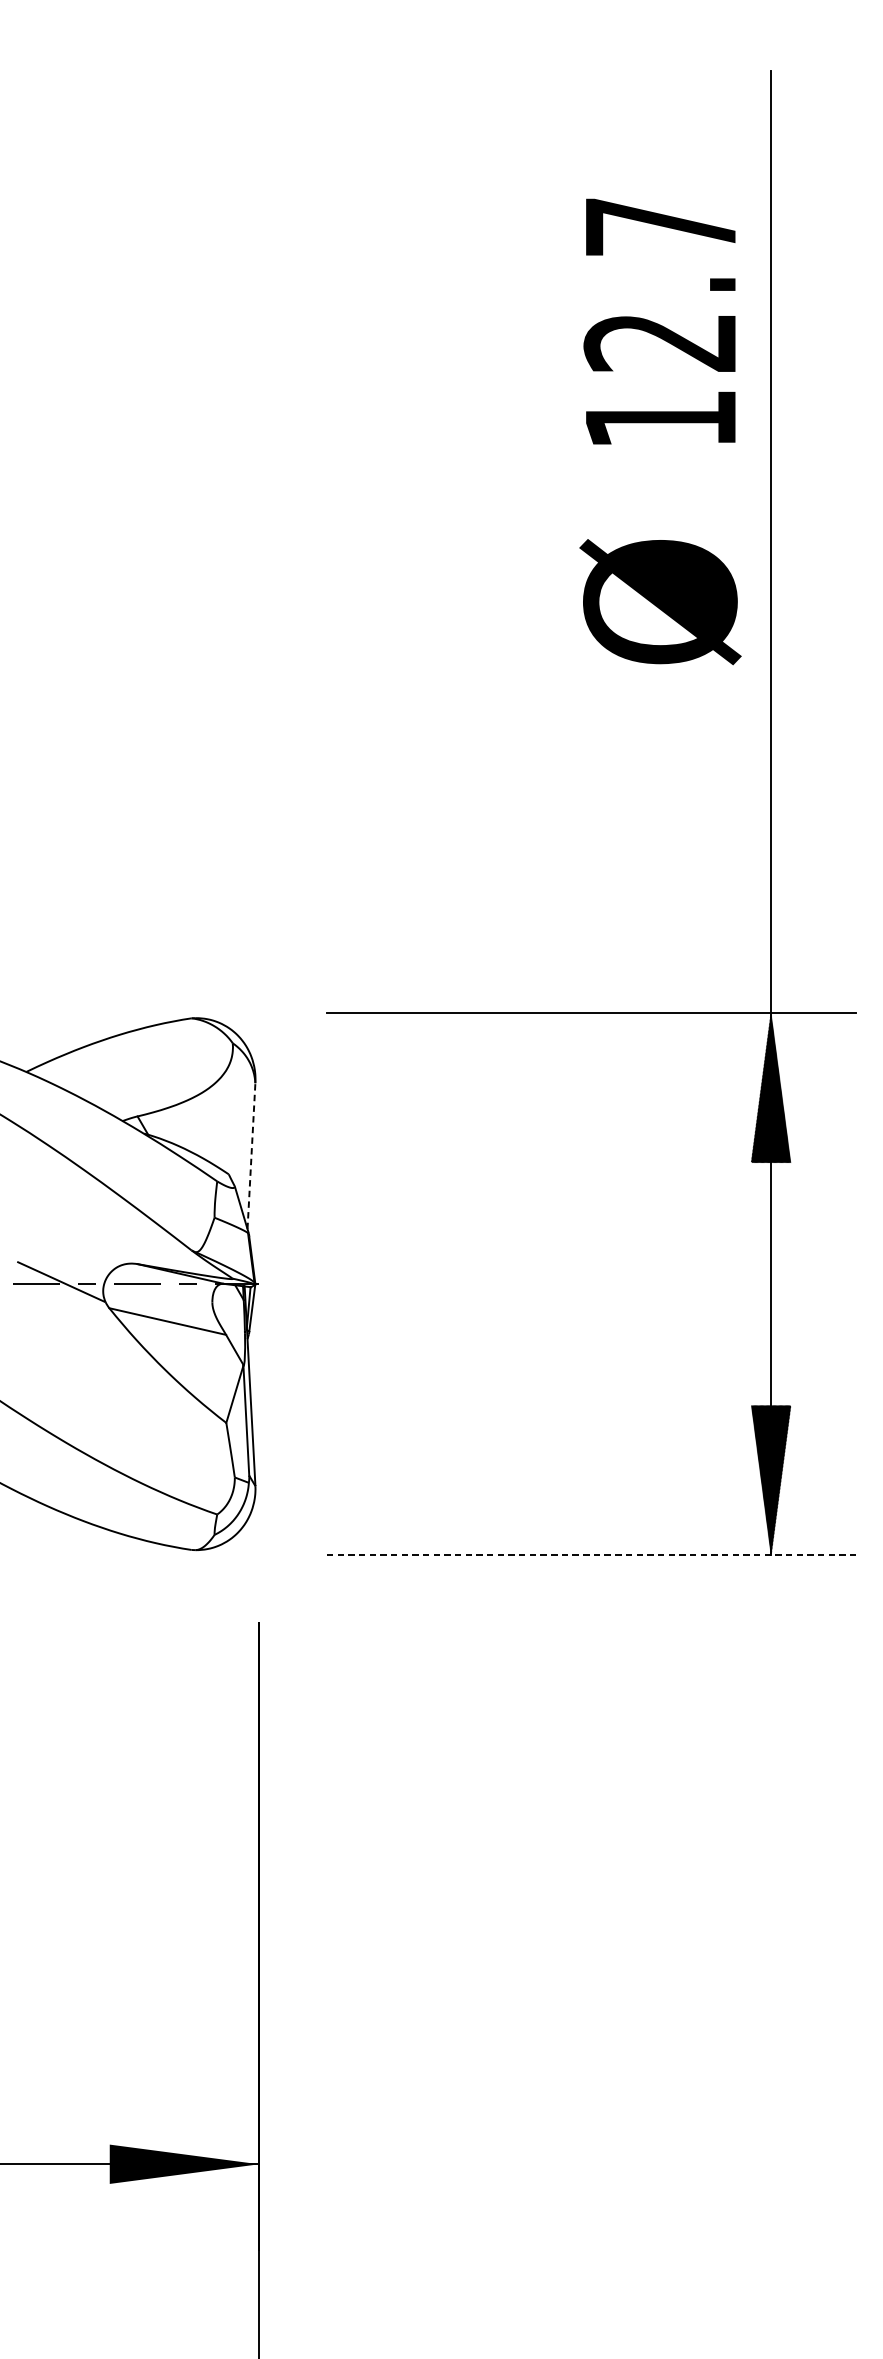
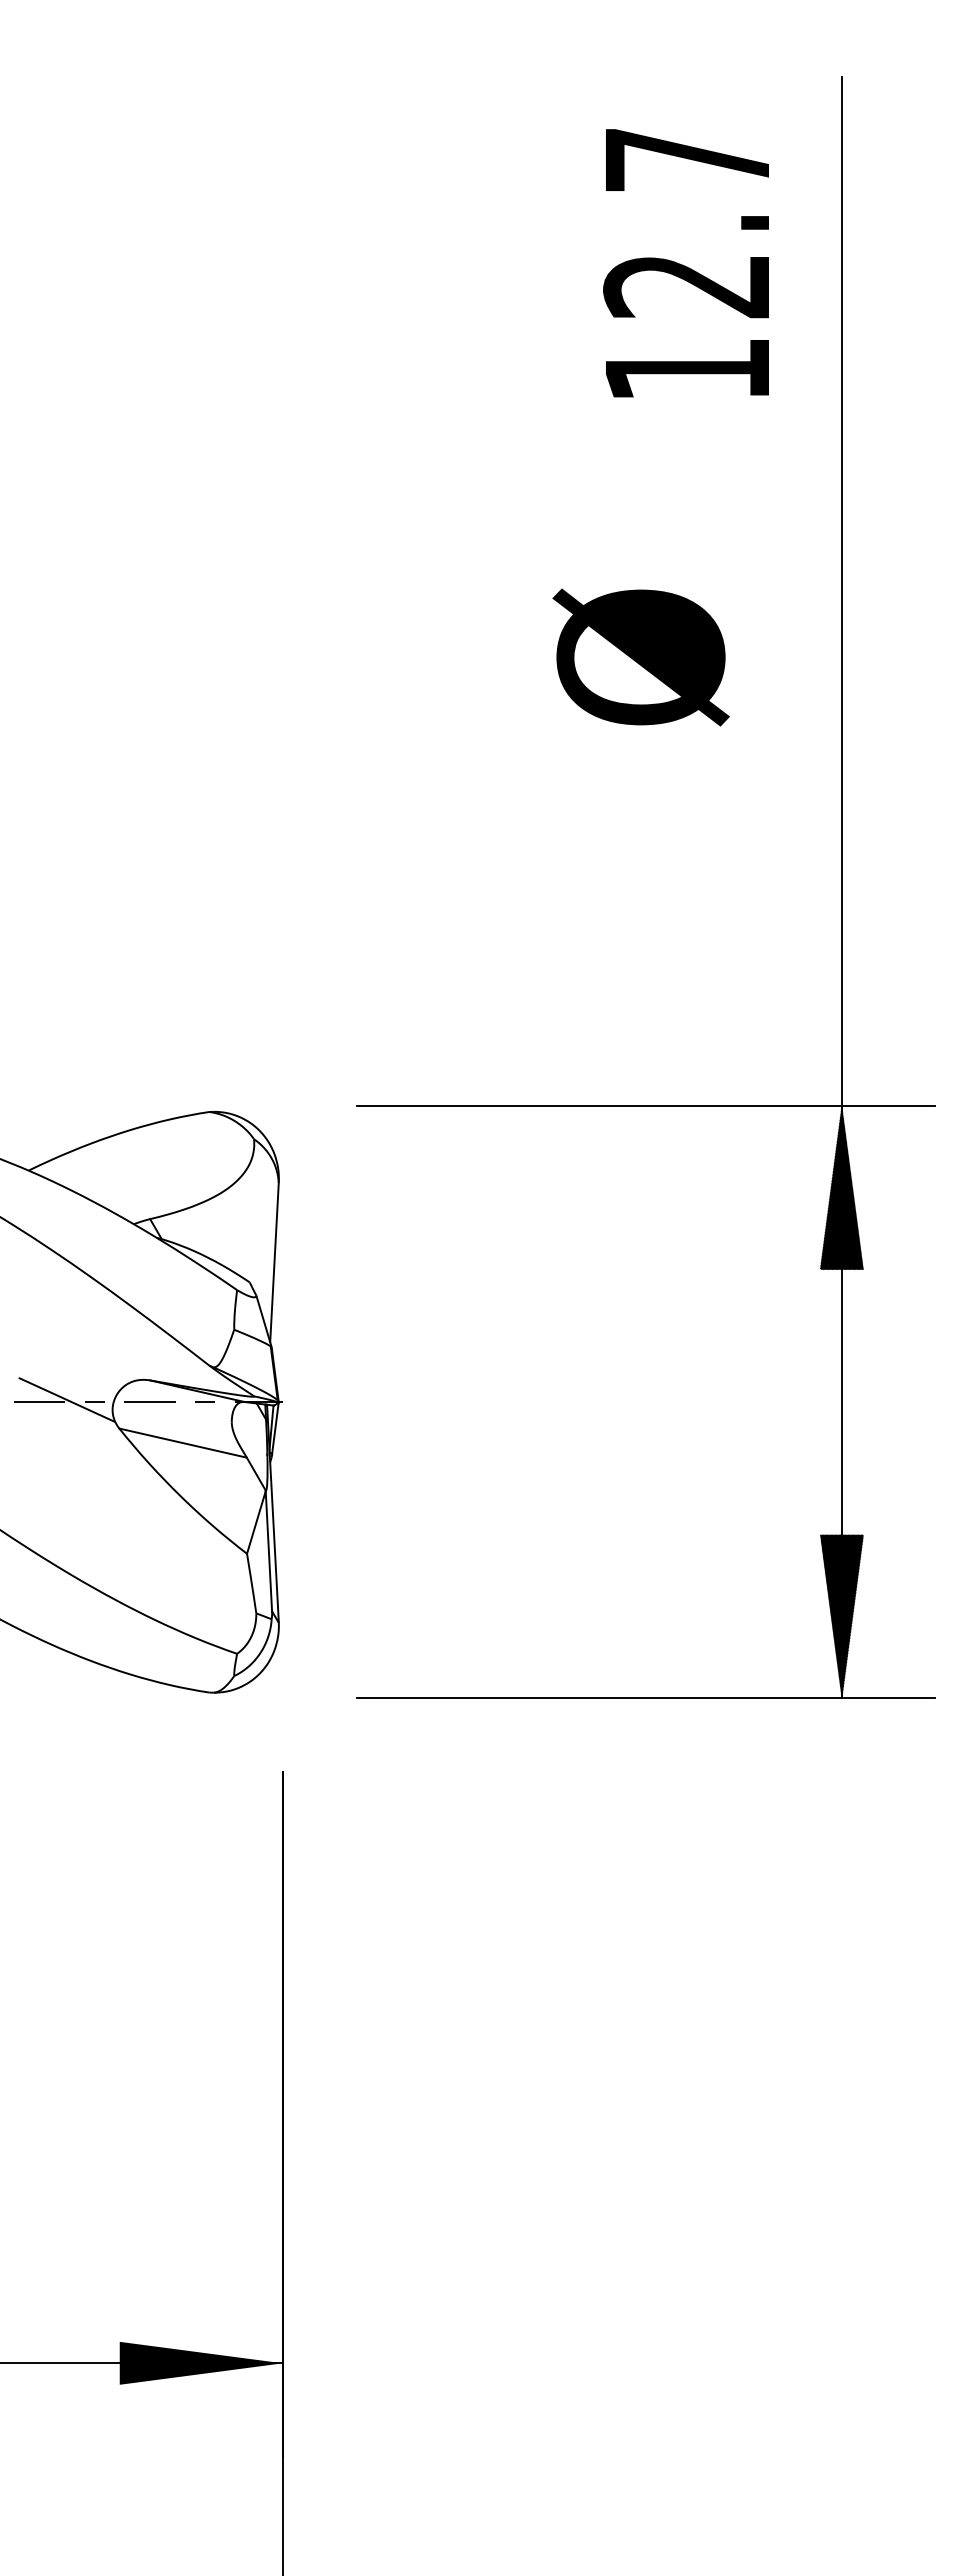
text: (659, 321) -> (685, 263), moved
text: (659, 602) -> (640, 657), moved
line: (251, 1156) -> (274, 1262), dashed -> solid
line: (592, 1555) -> (646, 1698), dashed -> solid

